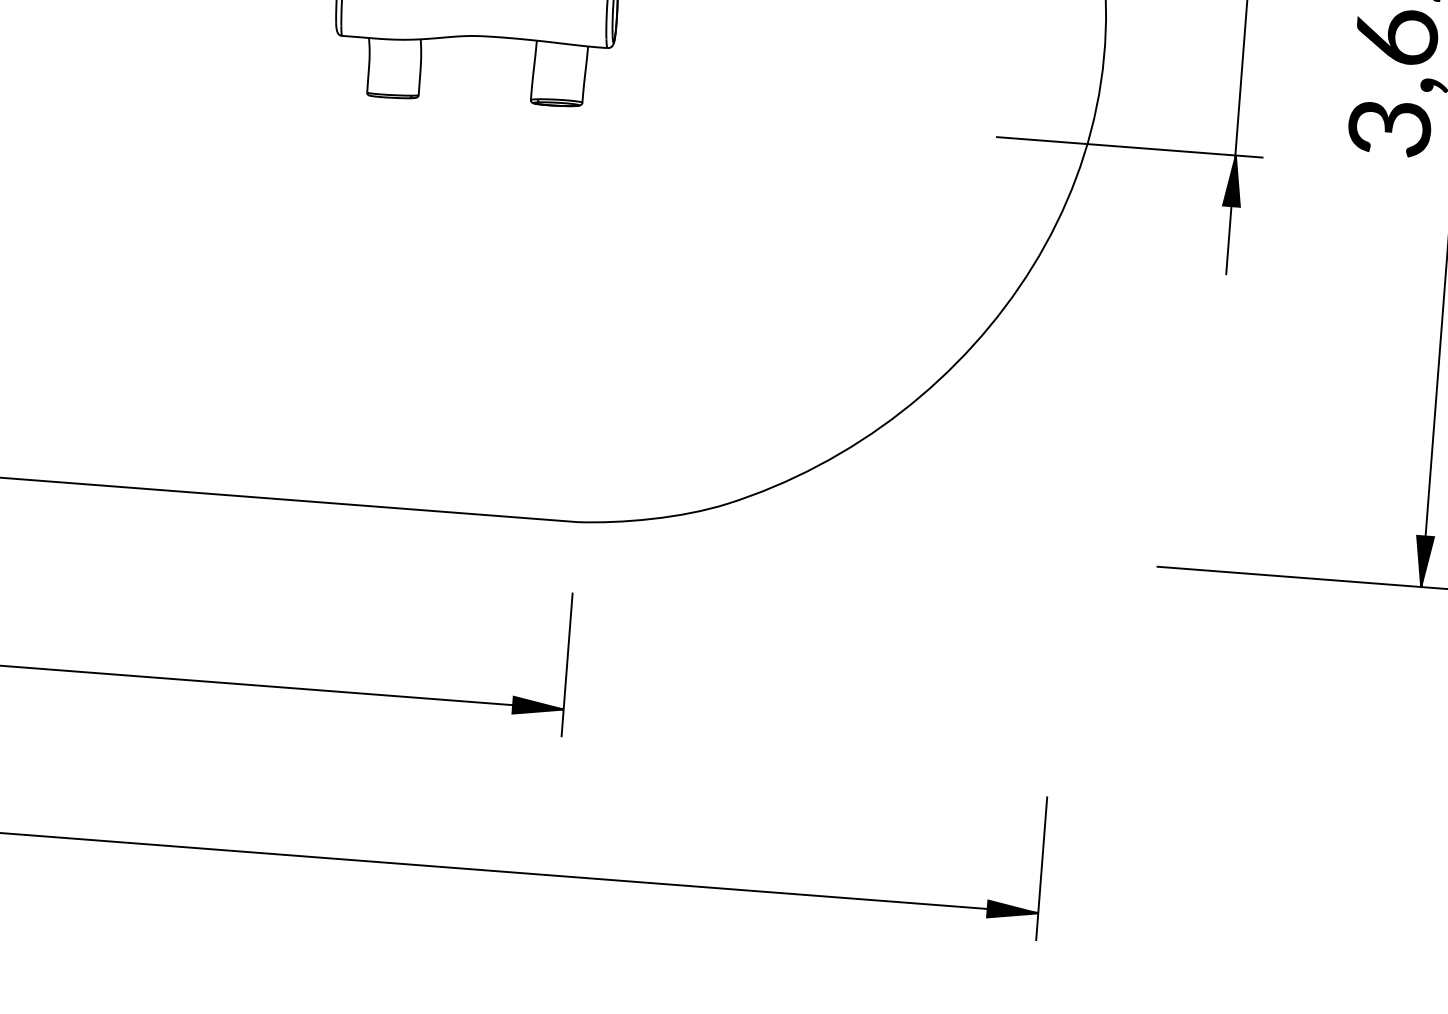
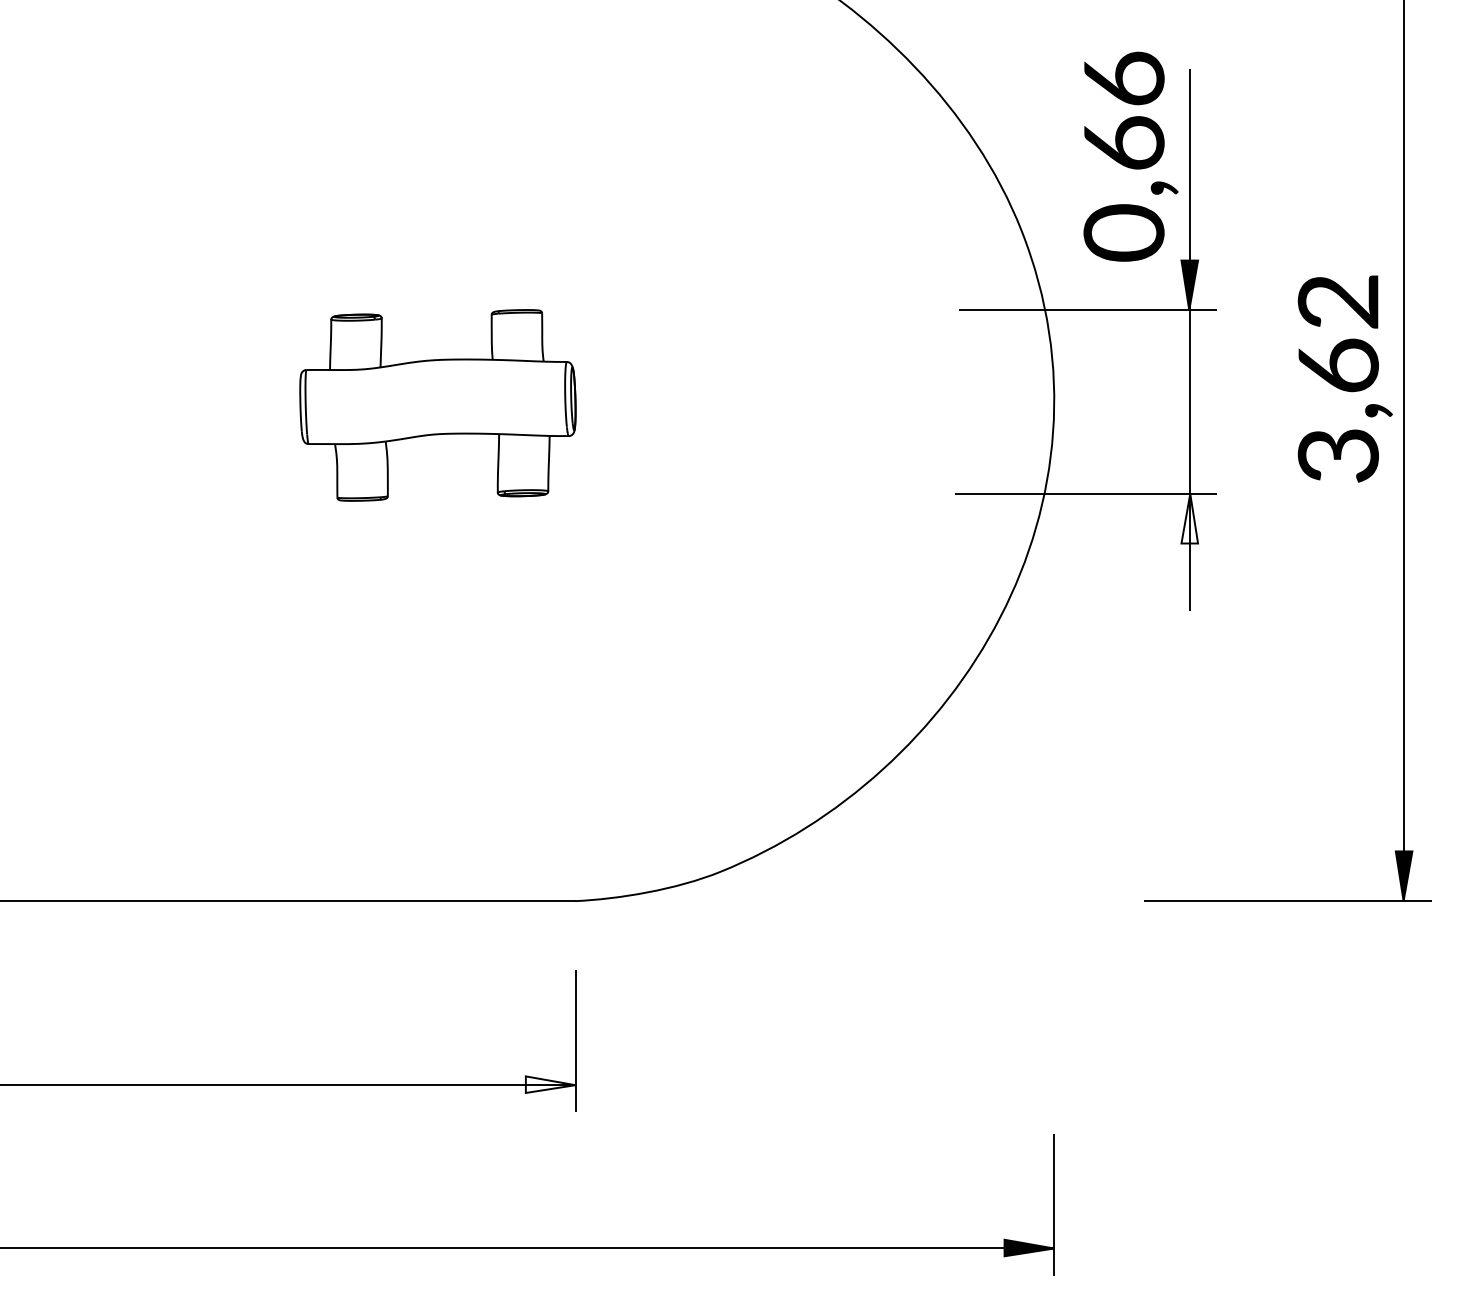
fill: (1233, 180) -> (1189, 518), removed
fill: (538, 706) -> (550, 1084), removed

